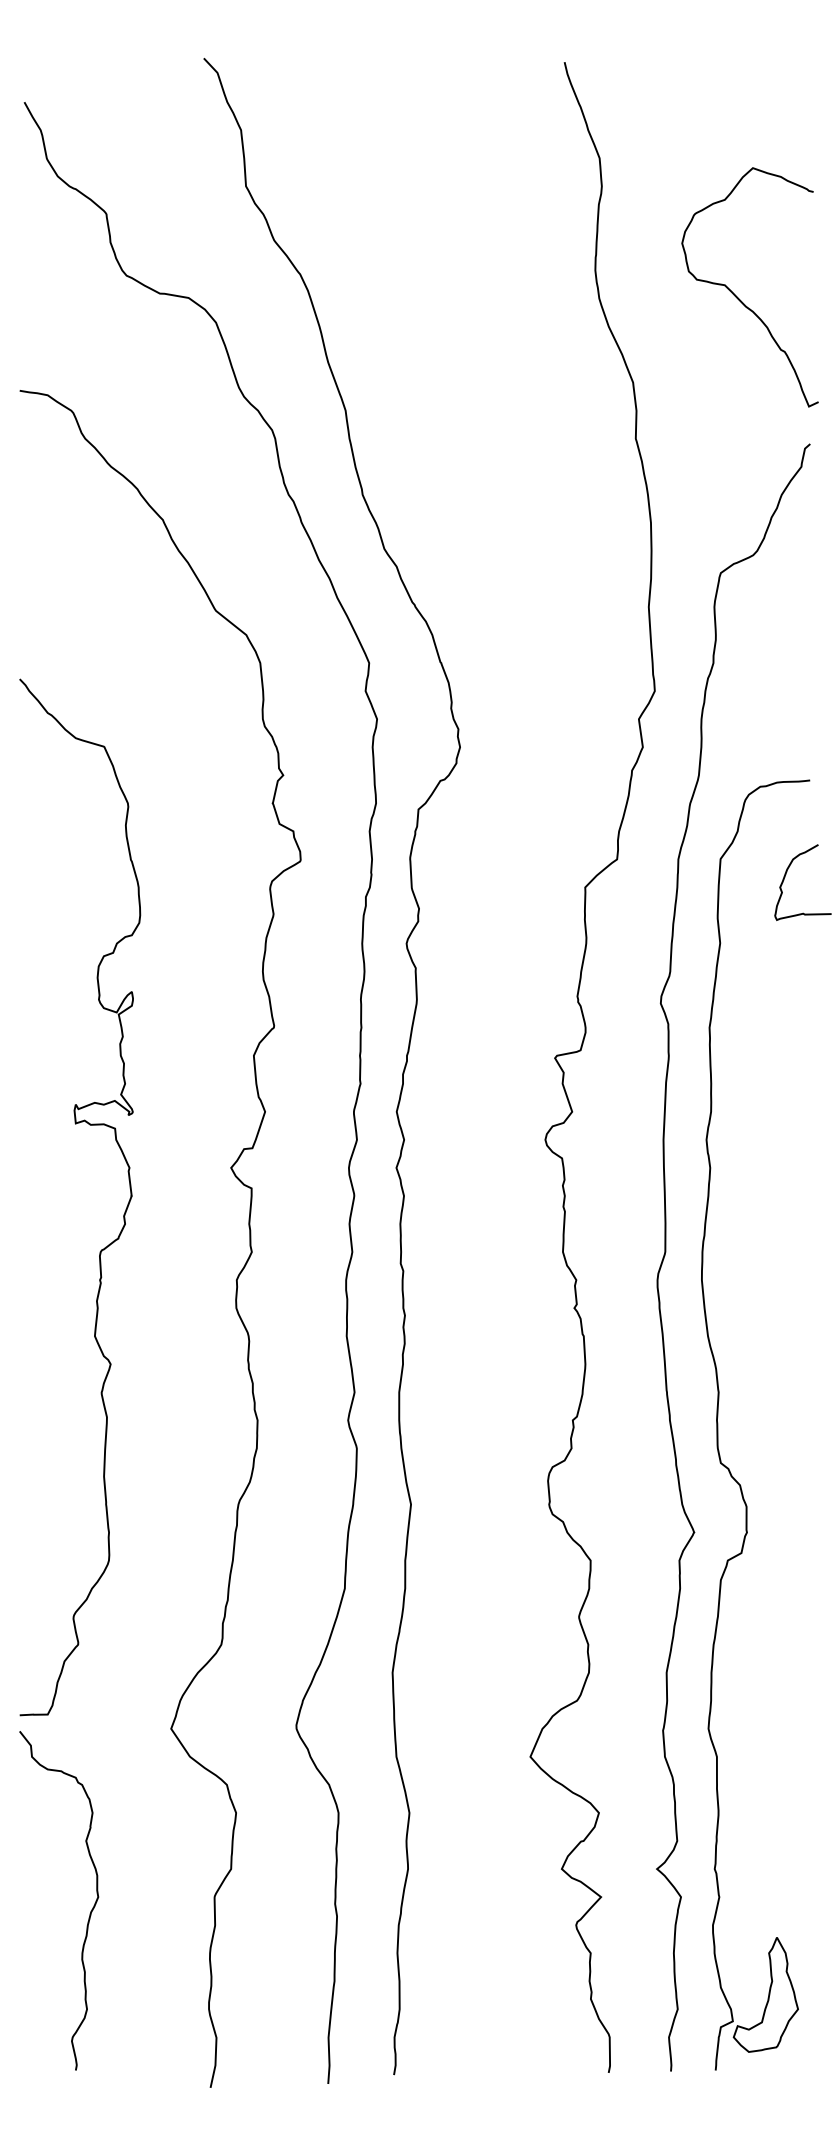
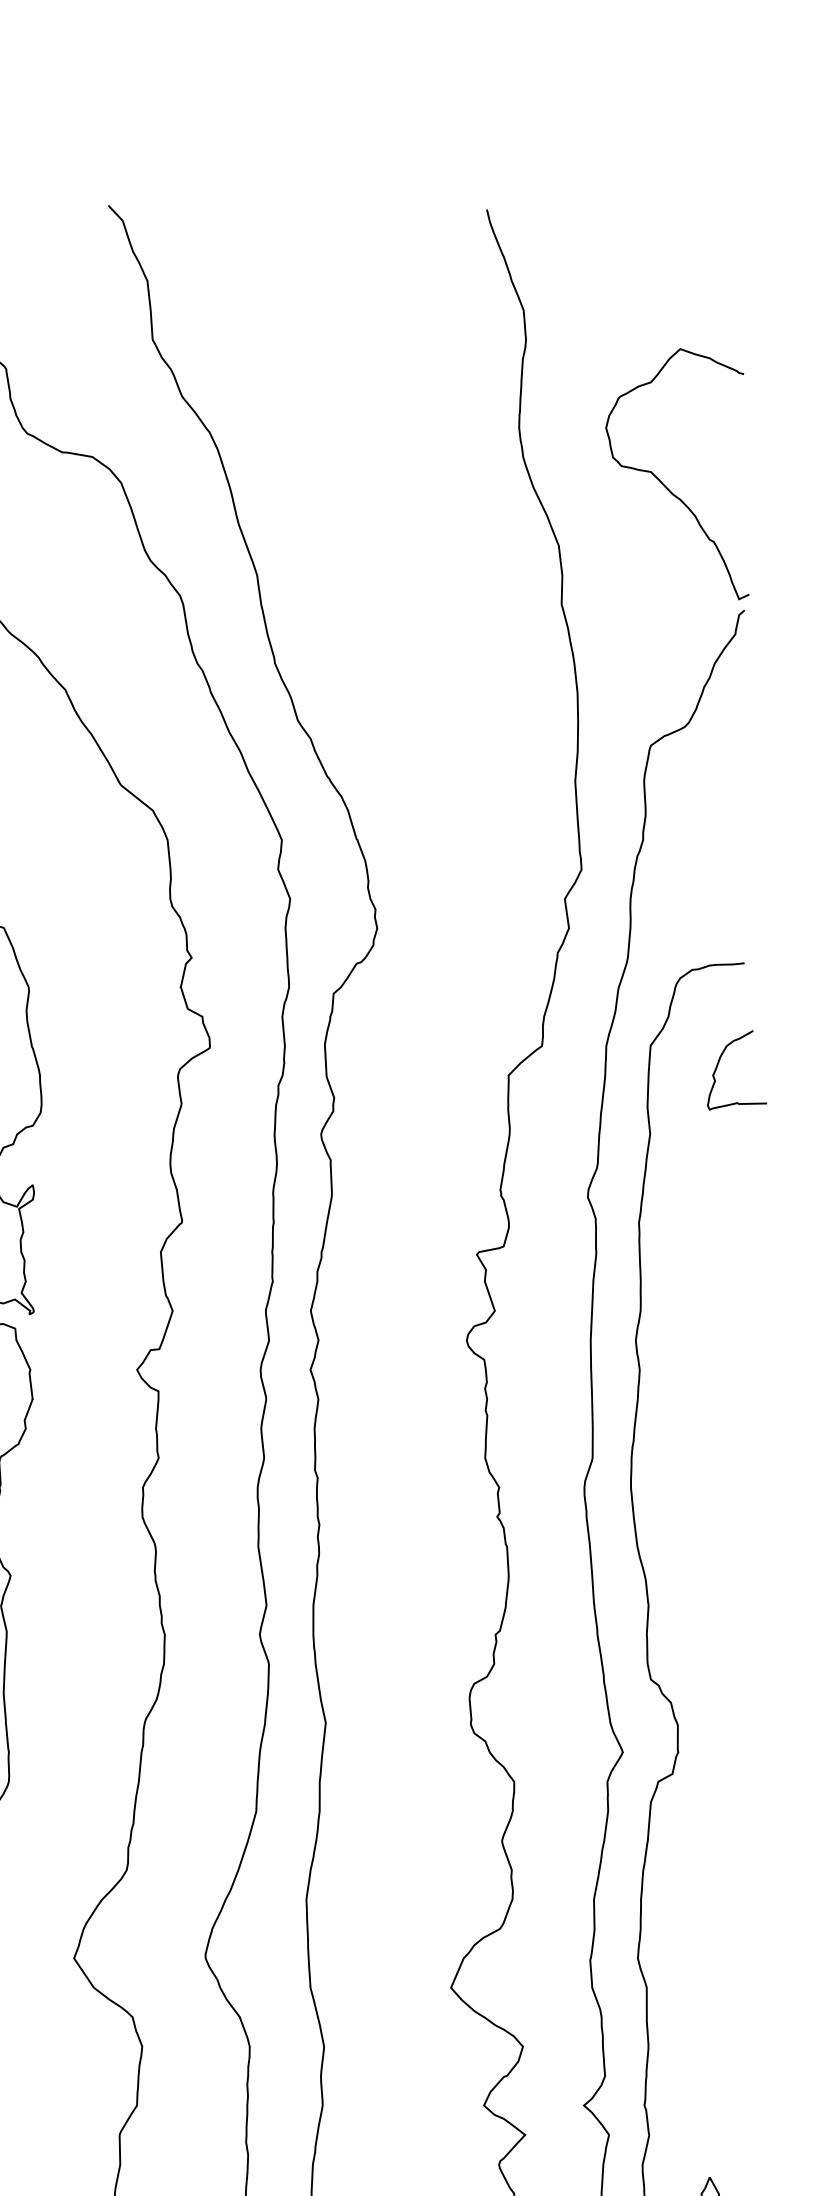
curve: (738, 297) -> (665, 484), moved

